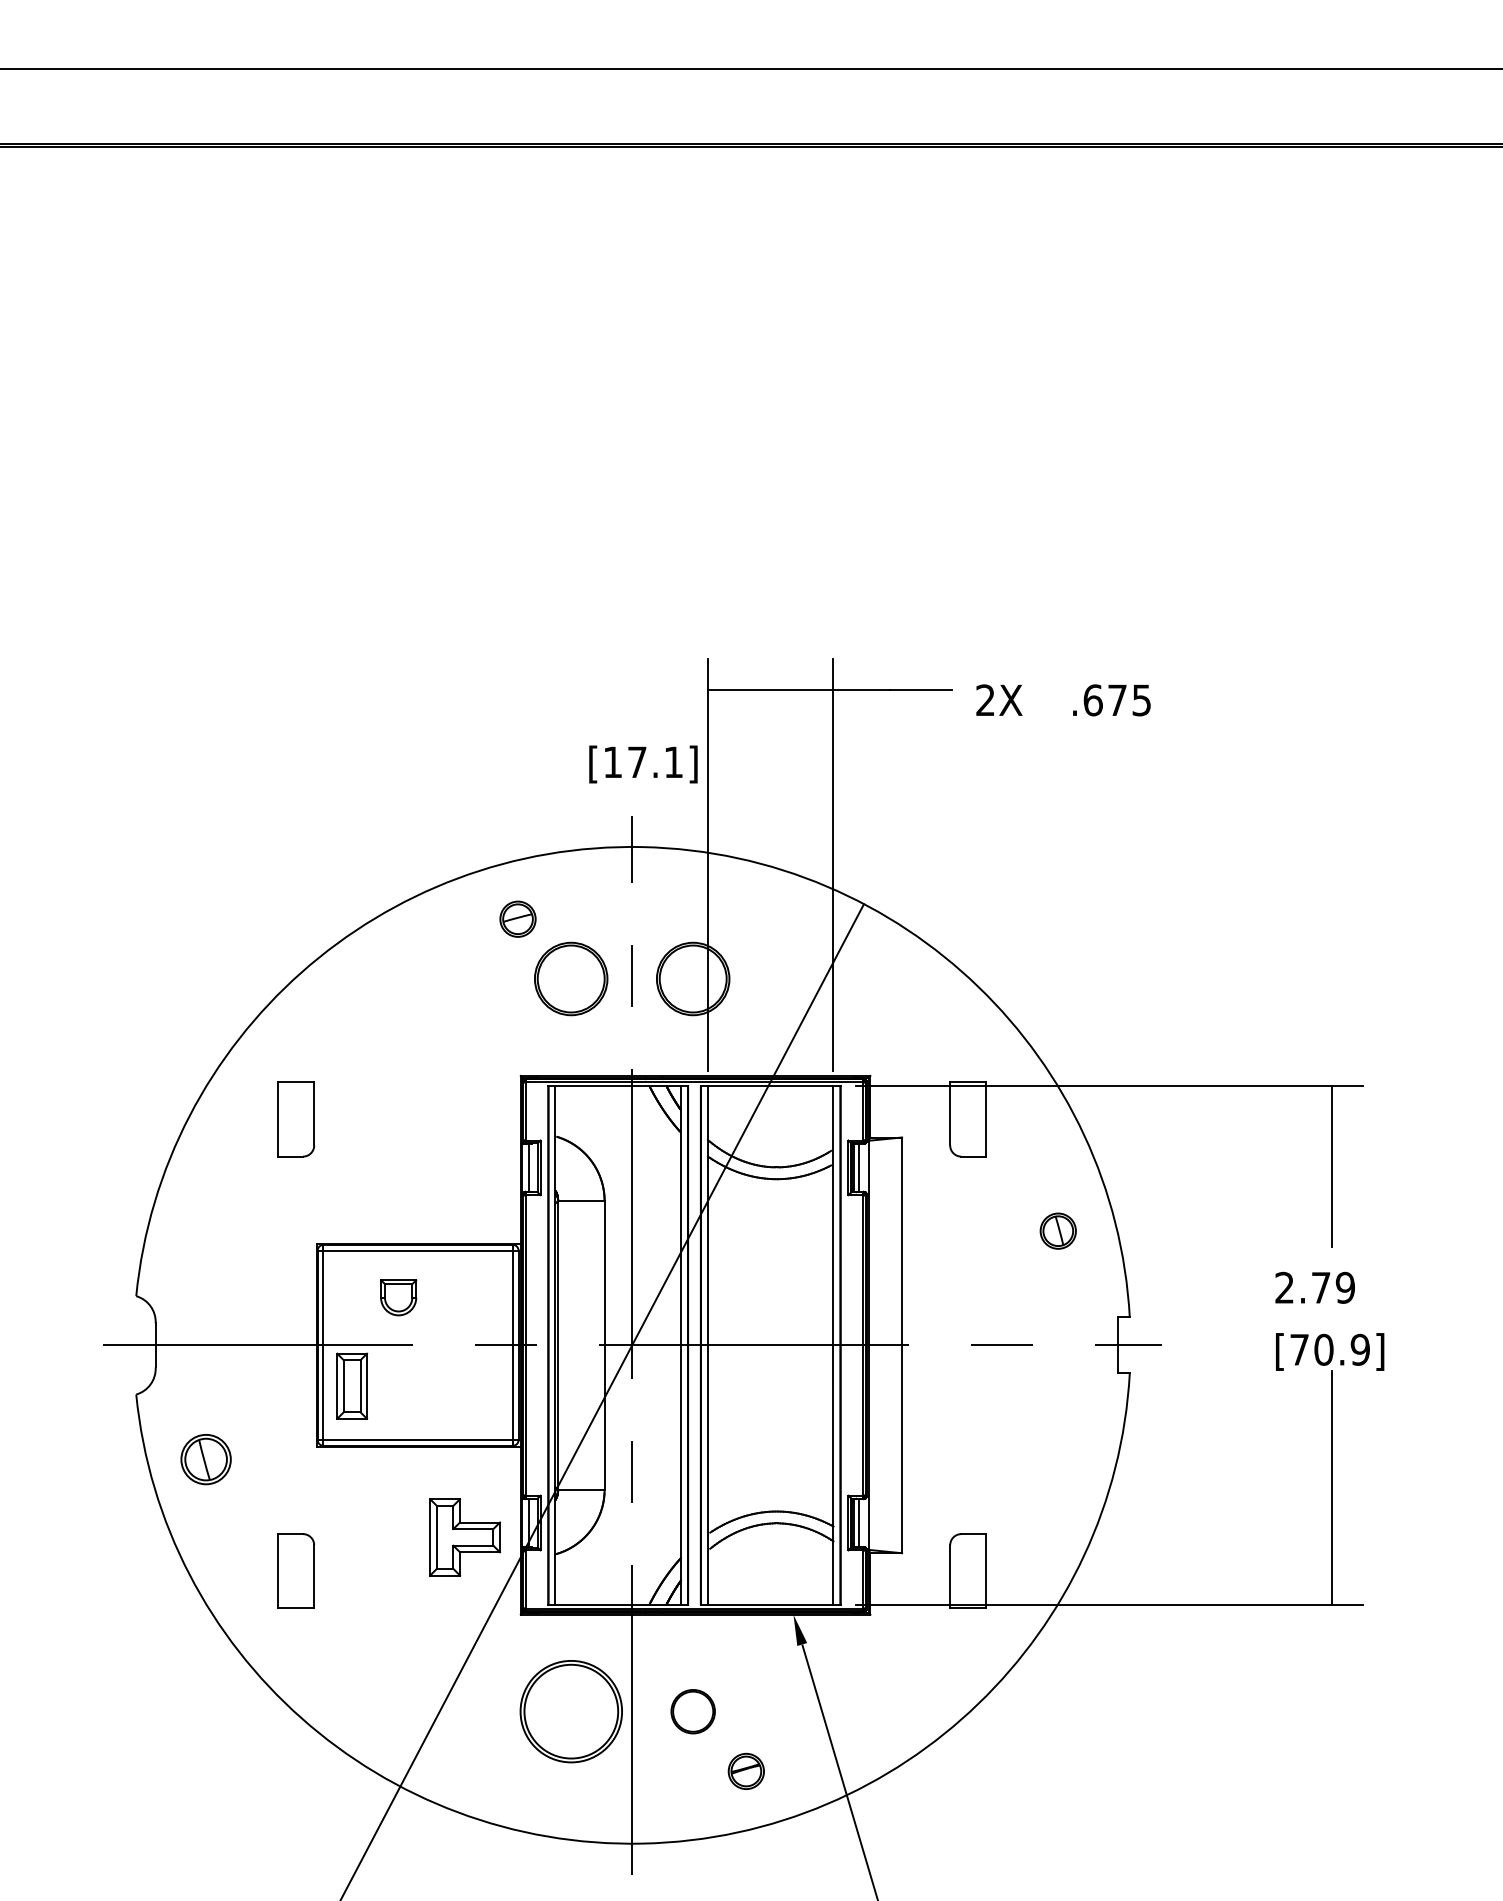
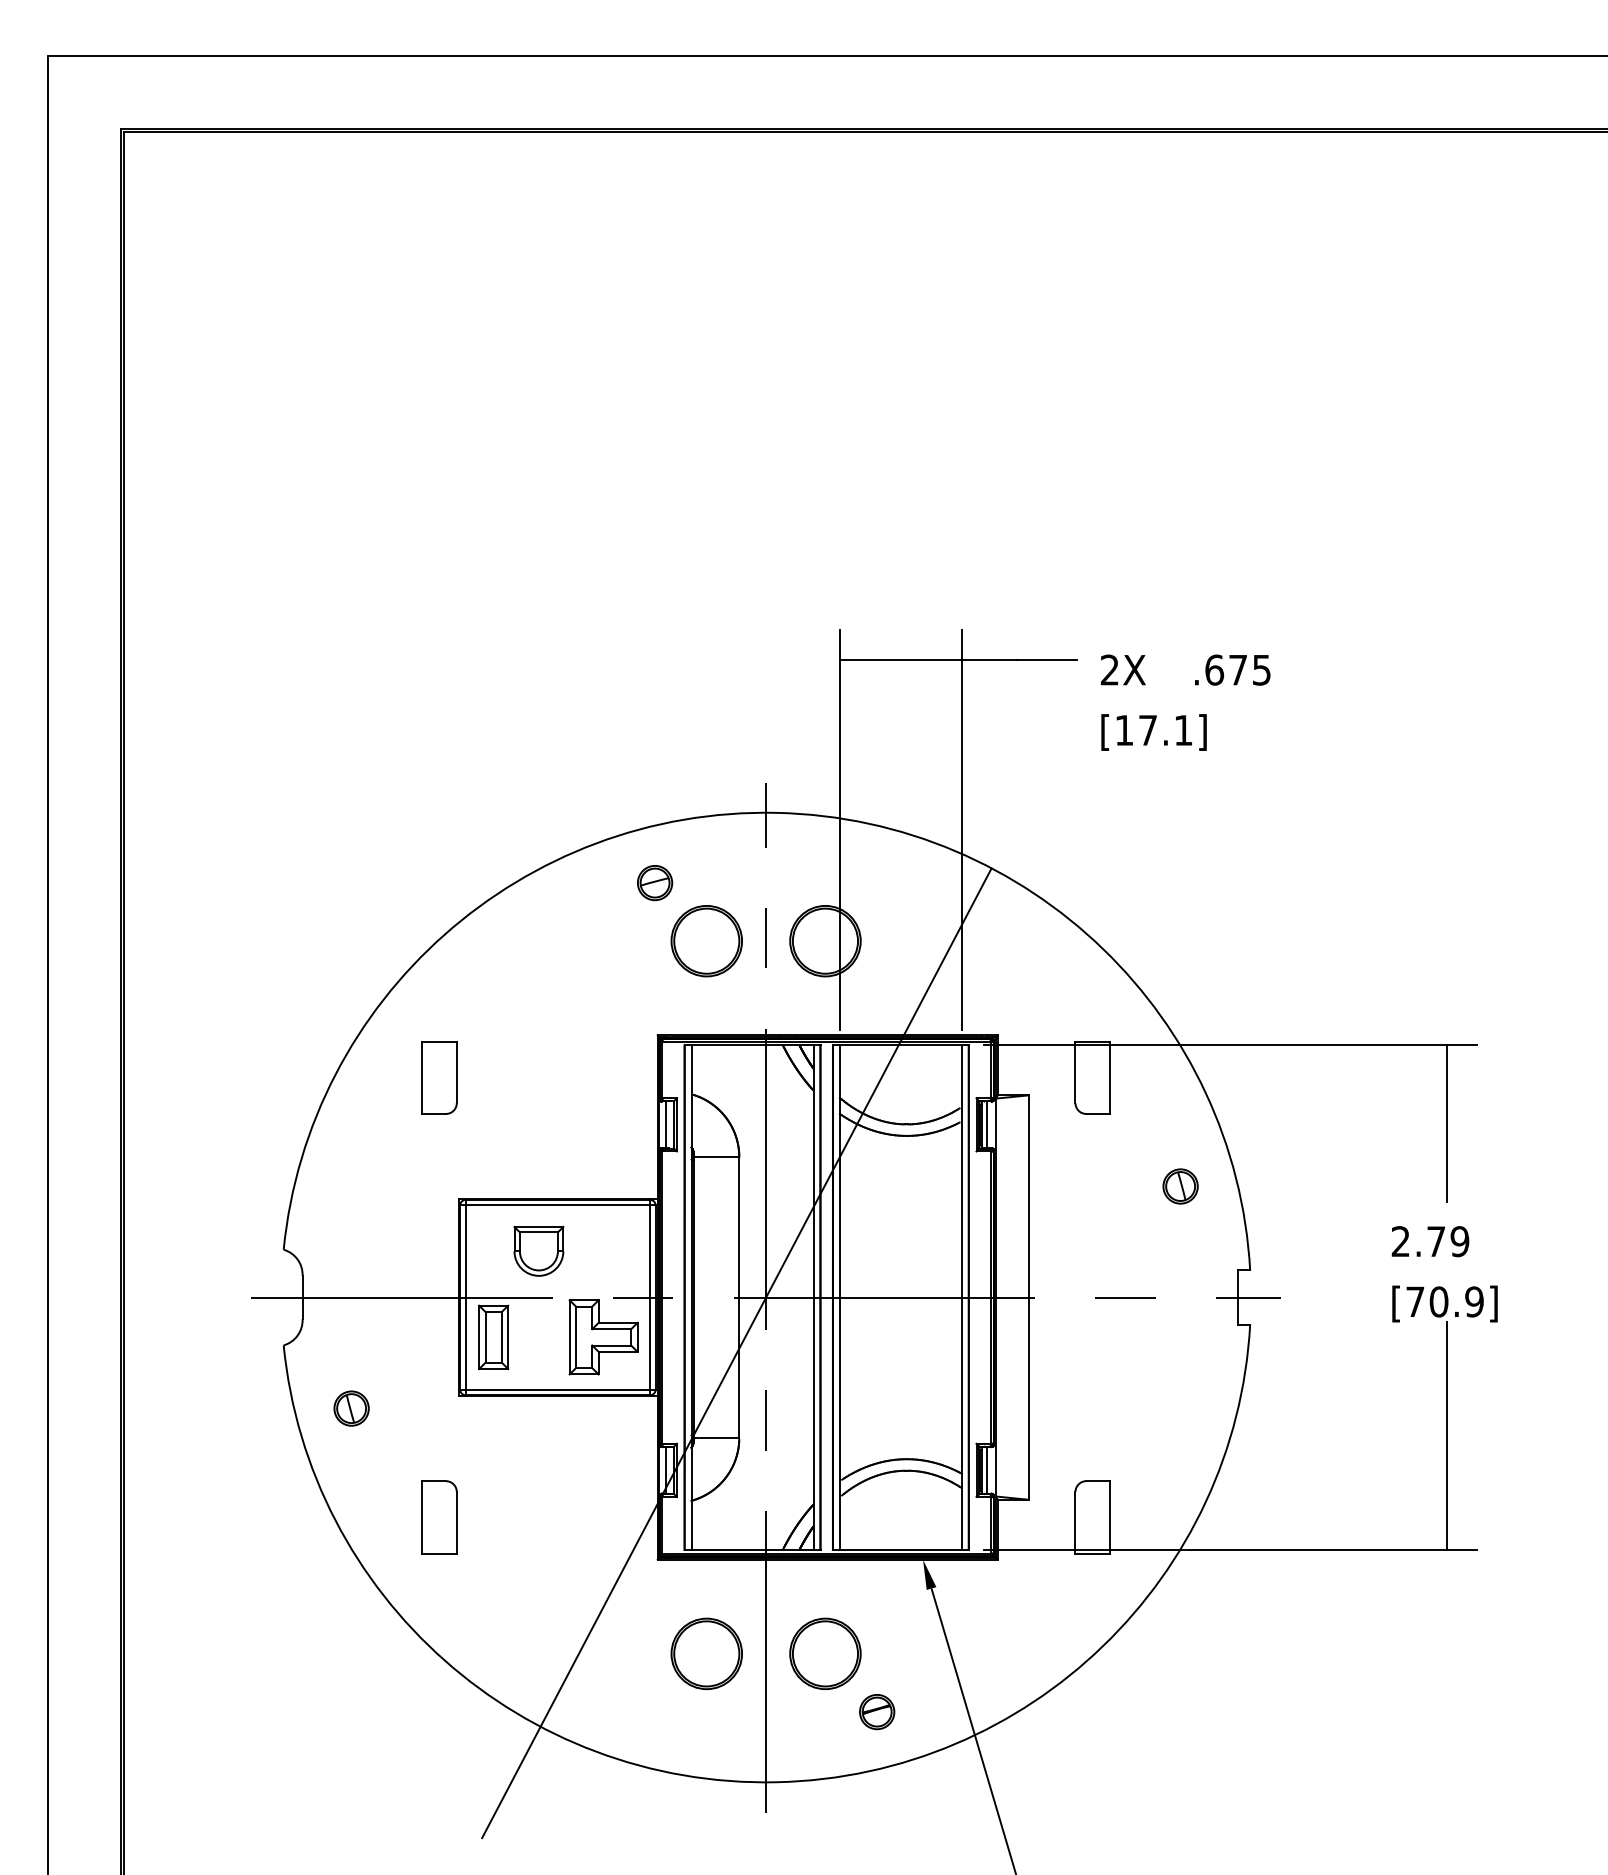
text: (642, 764) -> (1153, 732), moved
part: (398, 1296) -> (538, 1250), size x1.43
part: (205, 1459) -> (351, 1408), size x0.71
part: (465, 1537) -> (603, 1337), moved
part: (570, 1711) -> (706, 1653), size x0.71
part: (693, 1711) -> (825, 1653), size x1.67

